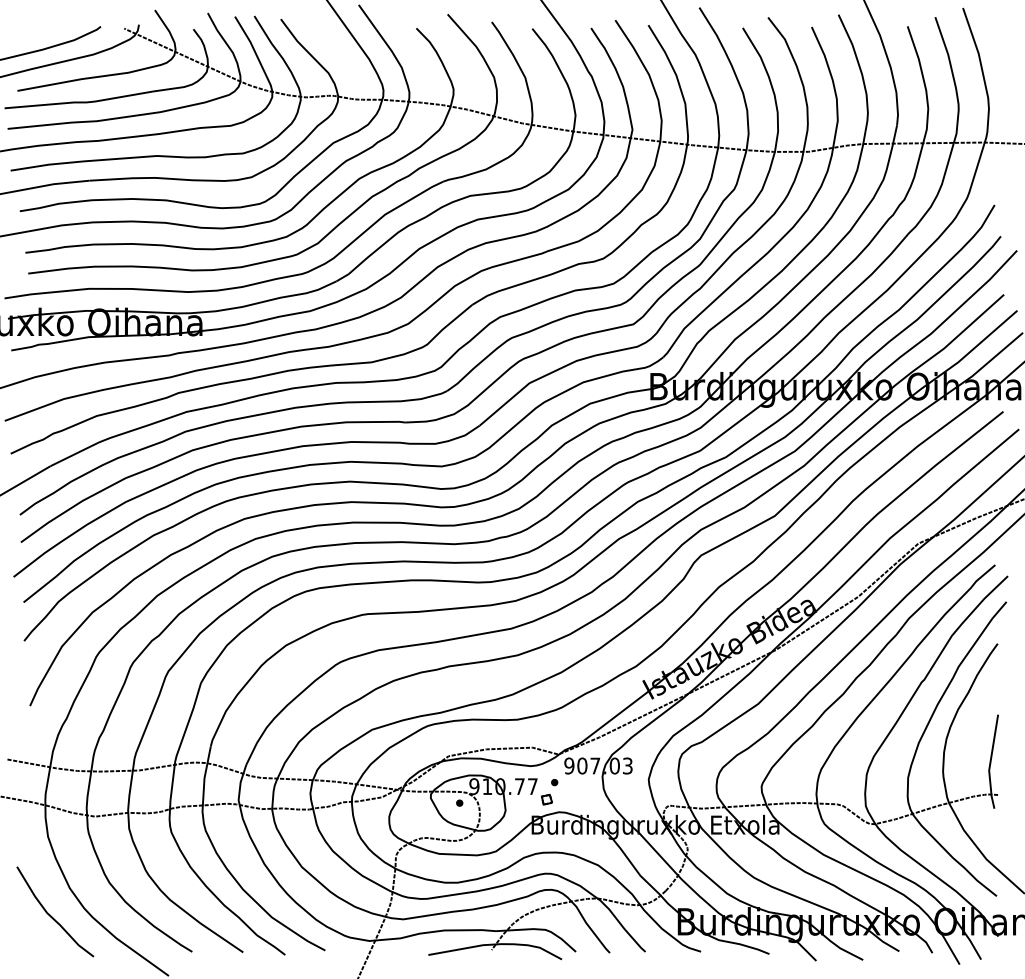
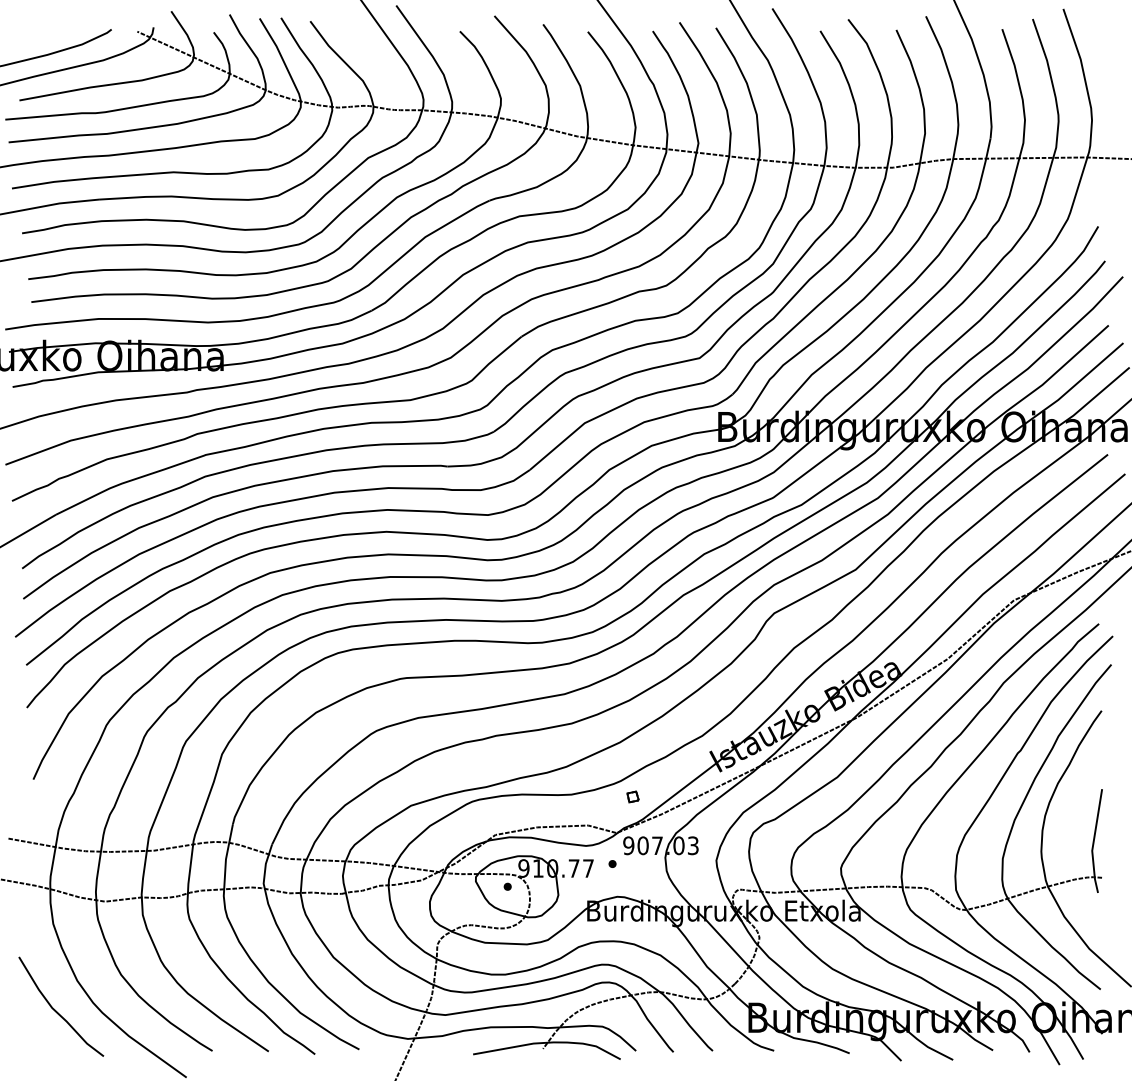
part: (546, 799) -> (632, 796), moved

